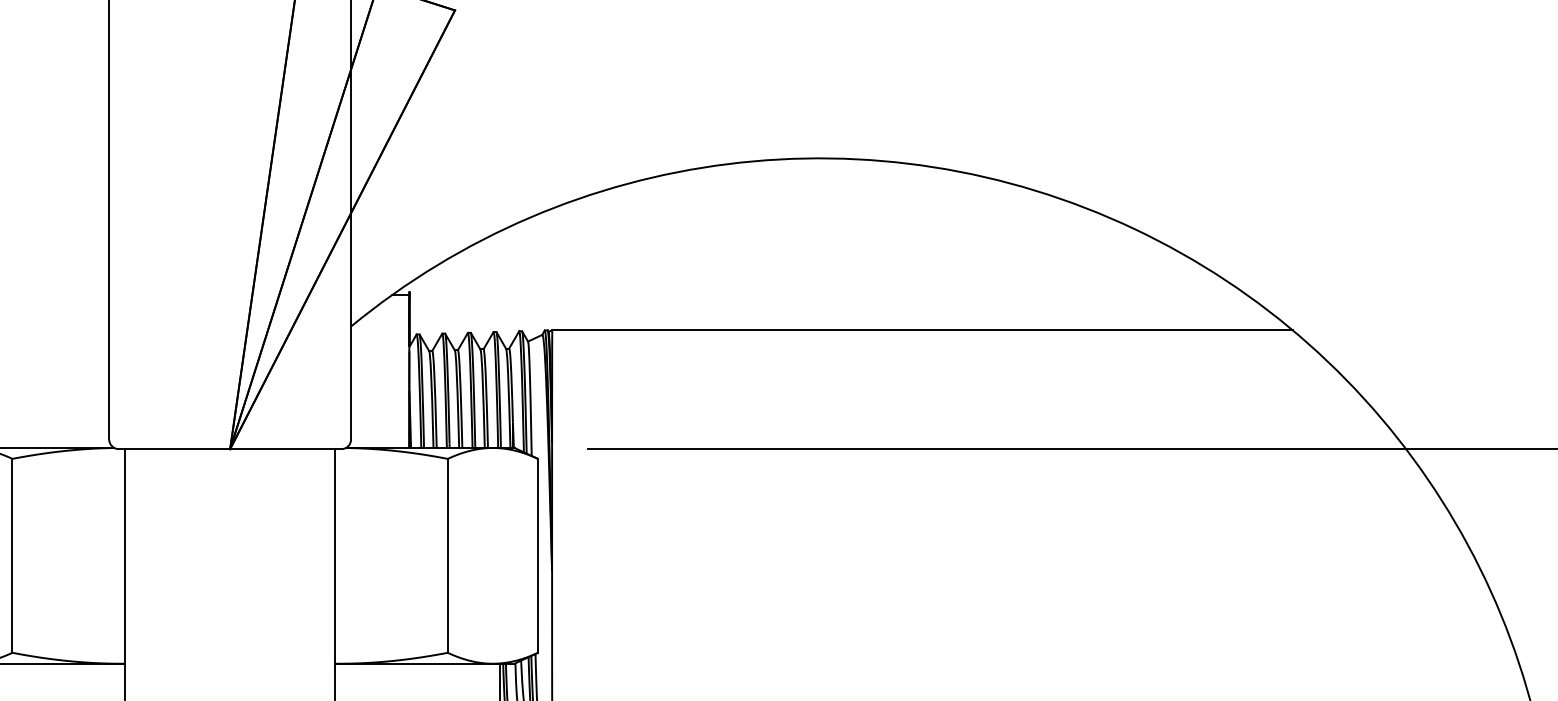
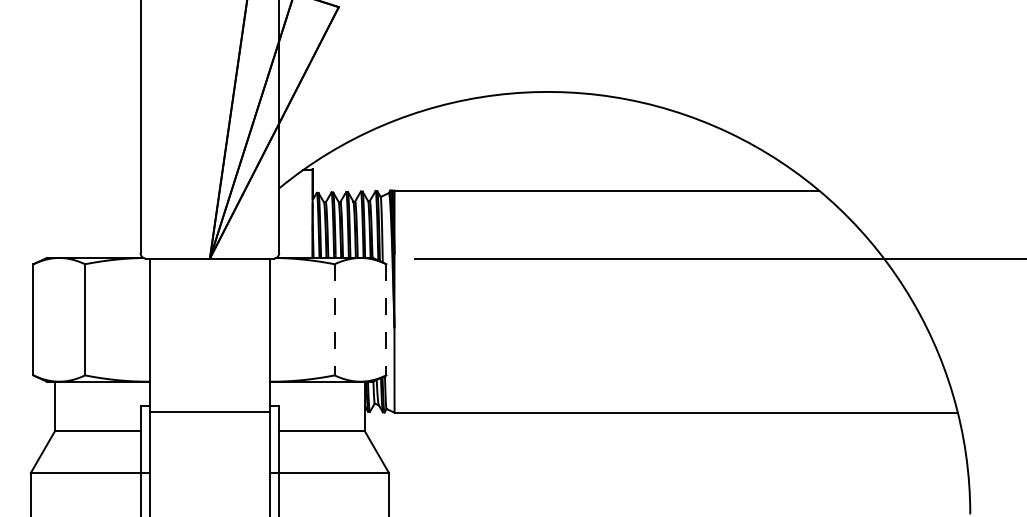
line: (447, 555) -> (334, 319), solid -> dashed
line: (538, 555) -> (386, 319), solid -> dashed

